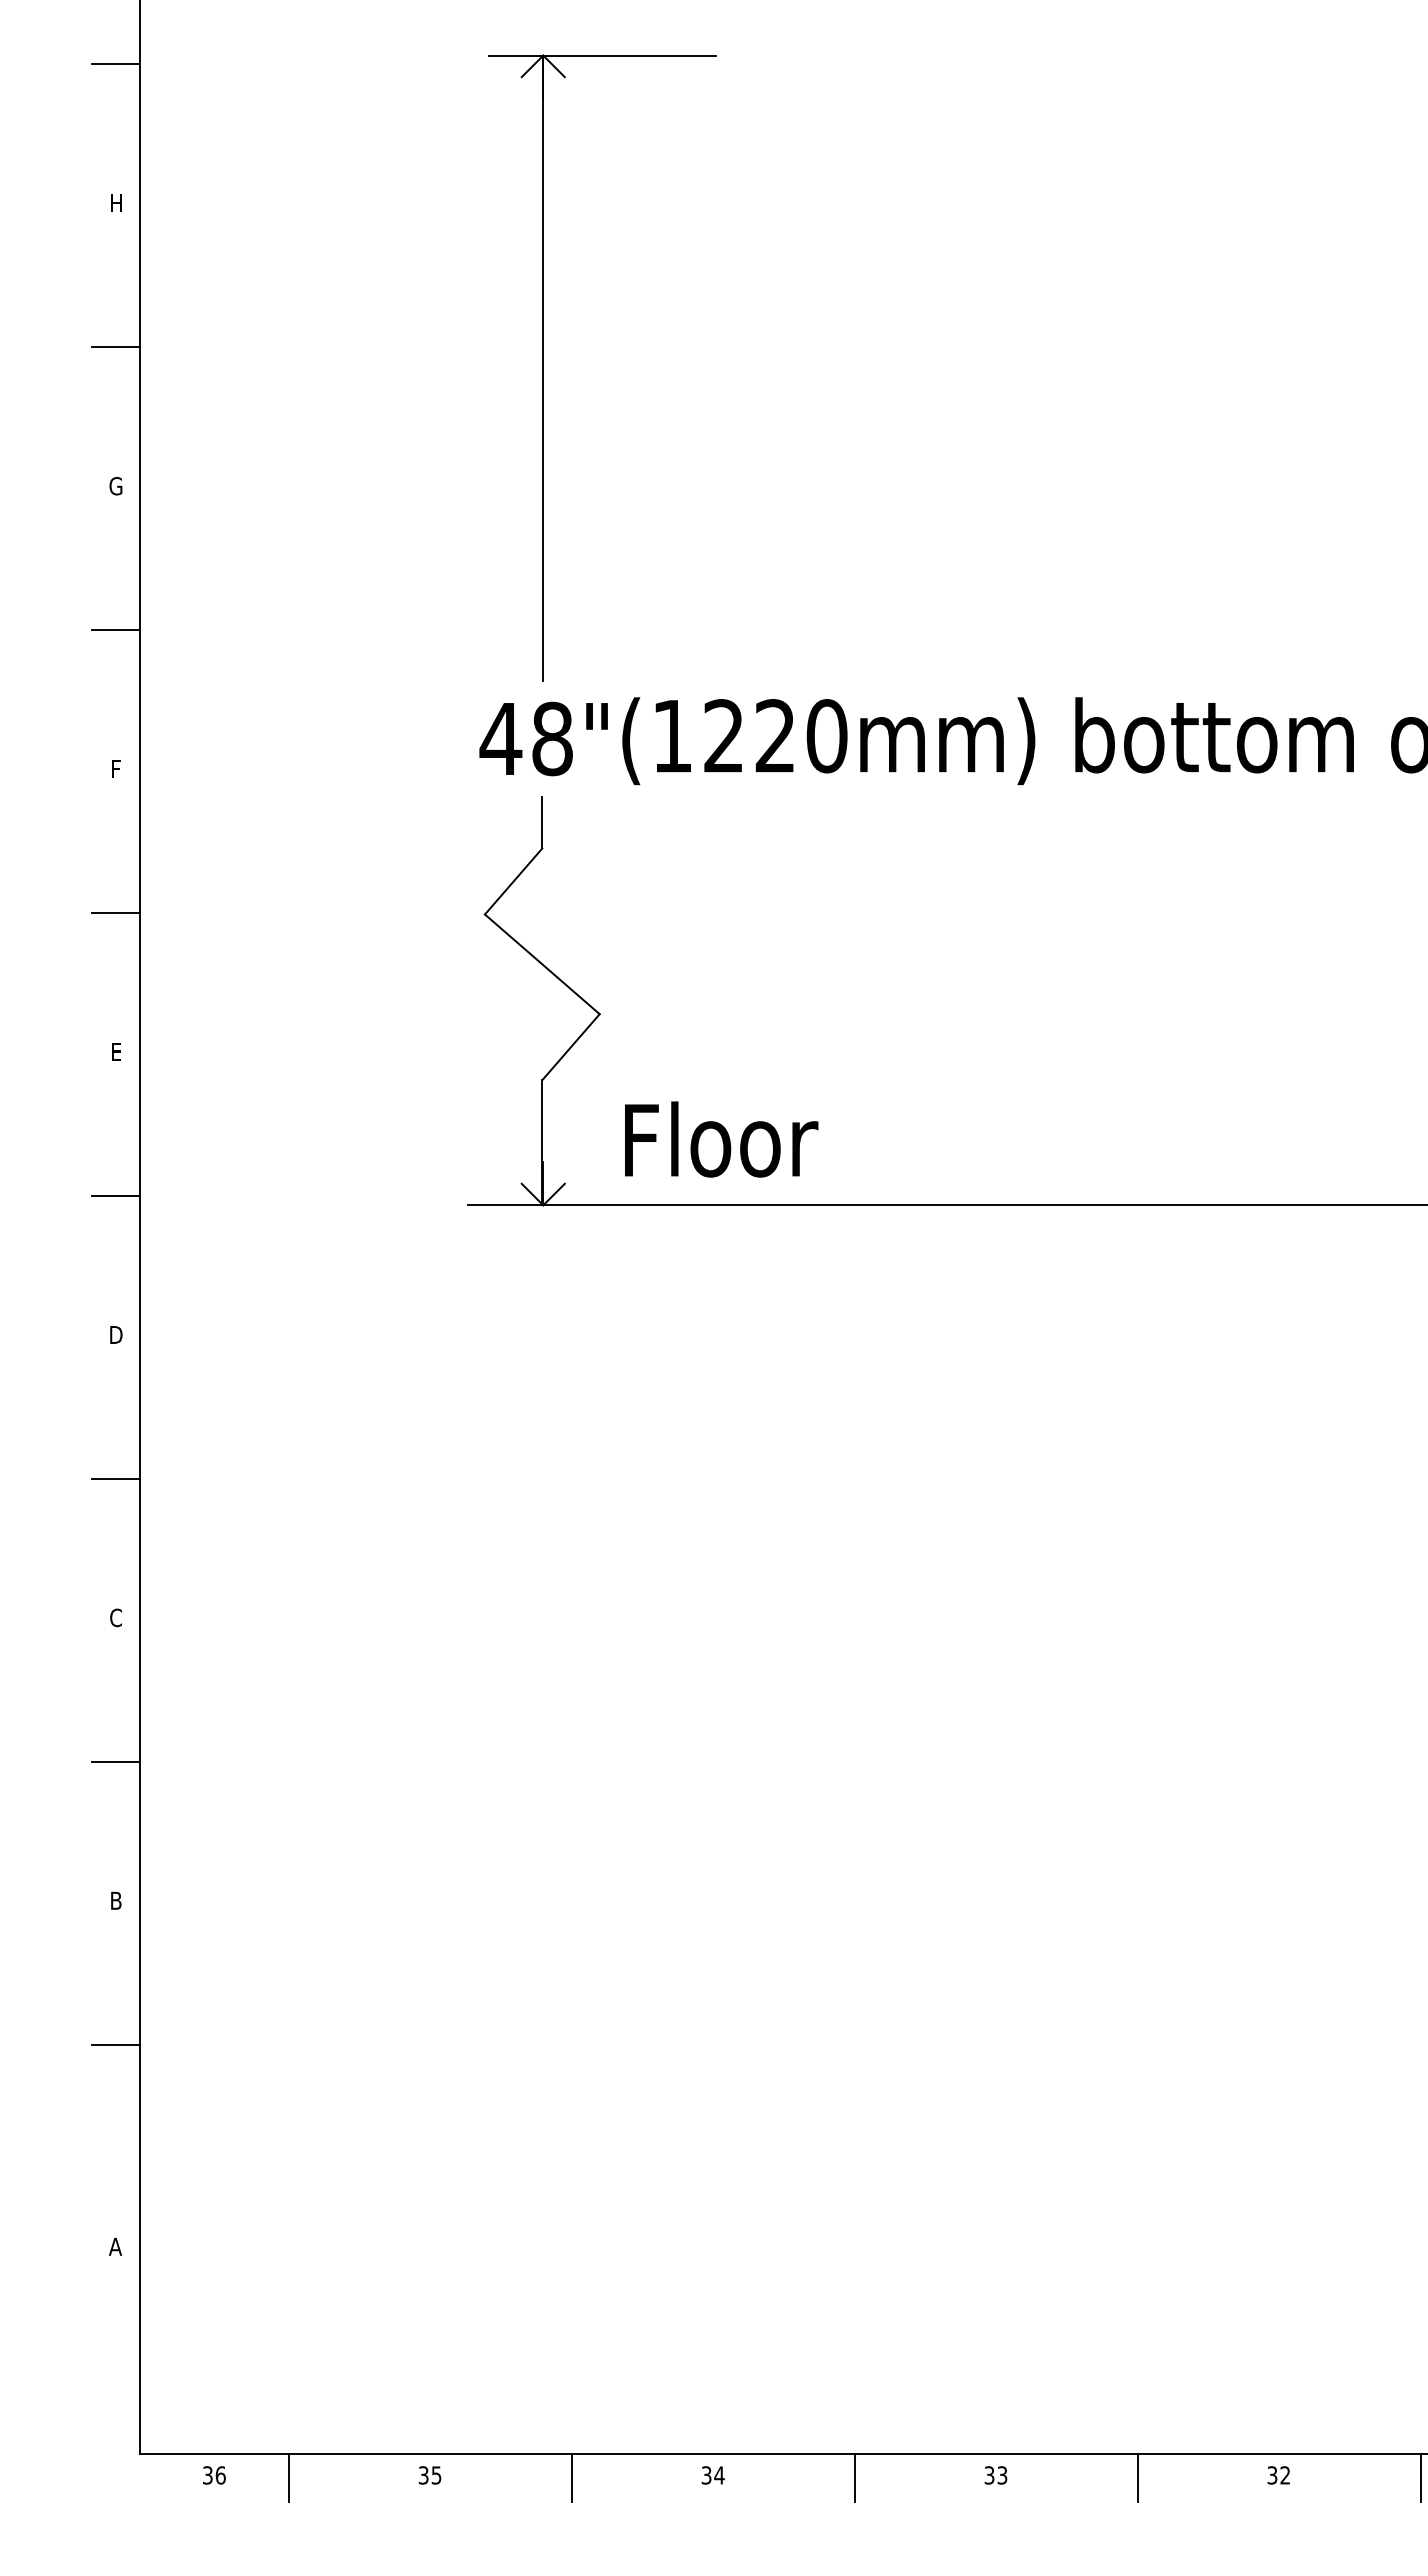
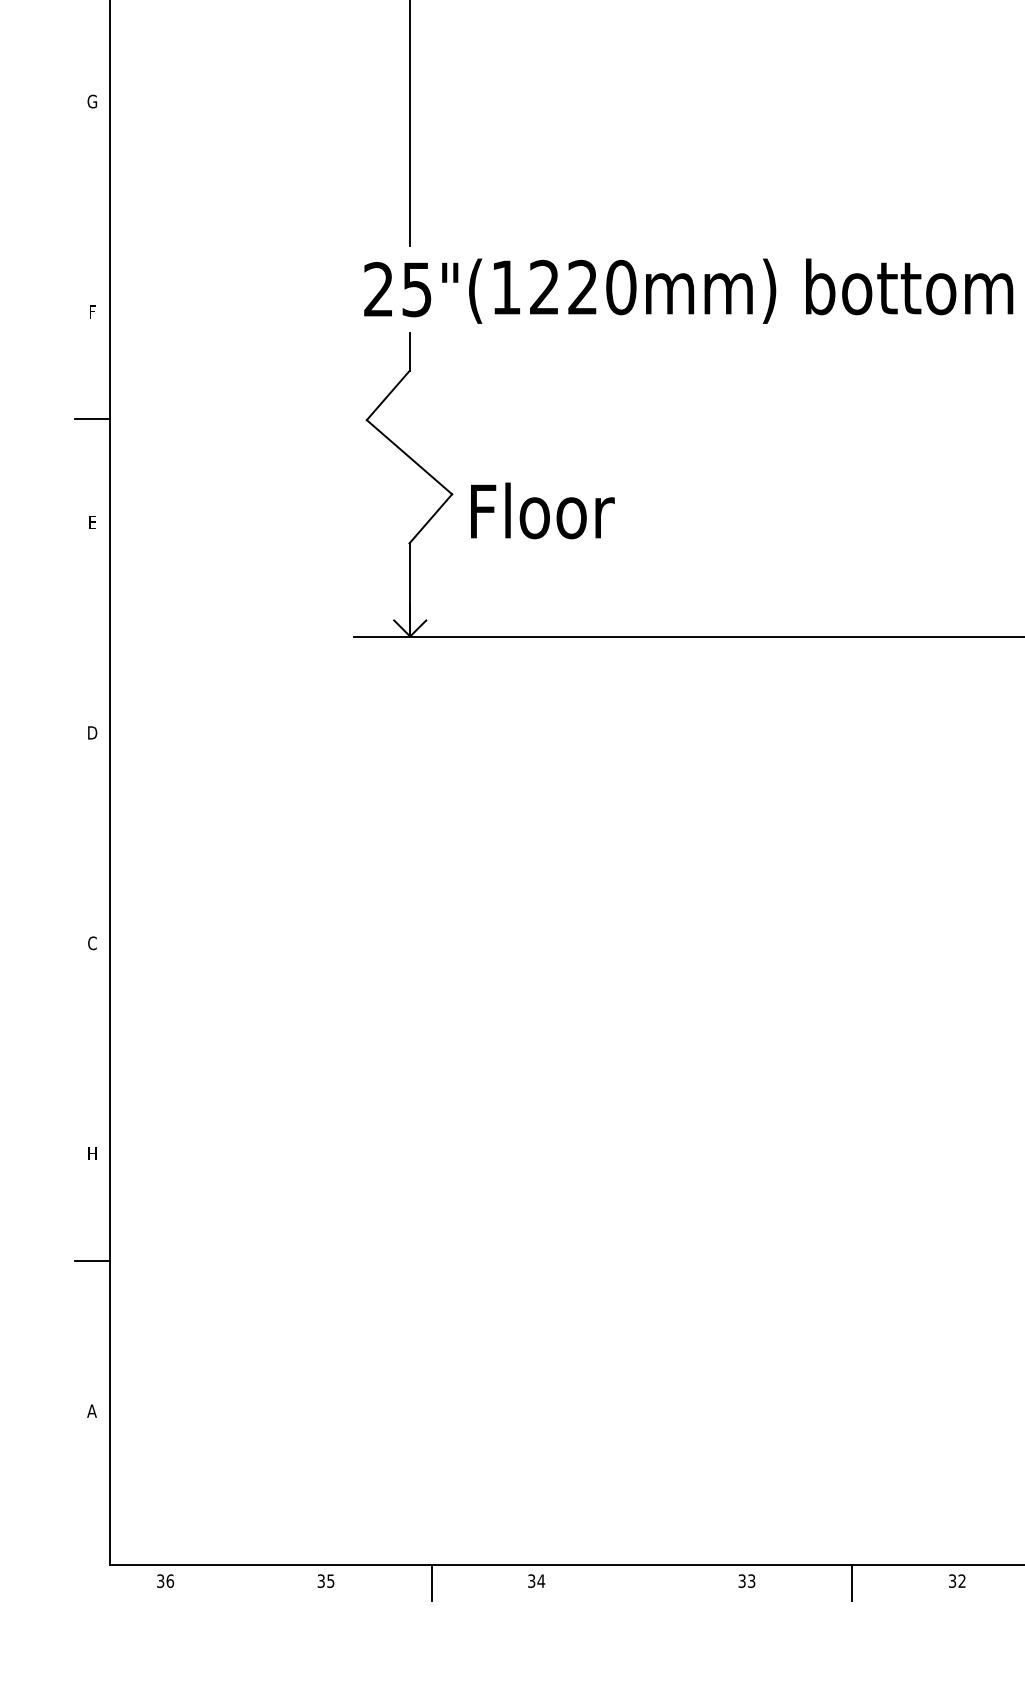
line: (116, 630) -> (92, 208), removed
text: (525, 738) -> (396, 289), 48" -> 25"
text: (721, 1139) -> (542, 510), moved
line: (116, 1196) -> (92, 629), removed
line: (116, 1478) -> (92, 839), removed
line: (116, 1761) -> (92, 1050), removed
text: (115, 1900) -> (92, 1153), B -> H
line: (289, 2477) -> (221, 1582), removed
line: (854, 2477) -> (641, 1582), removed

